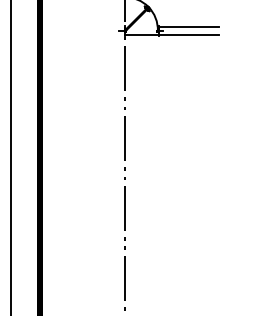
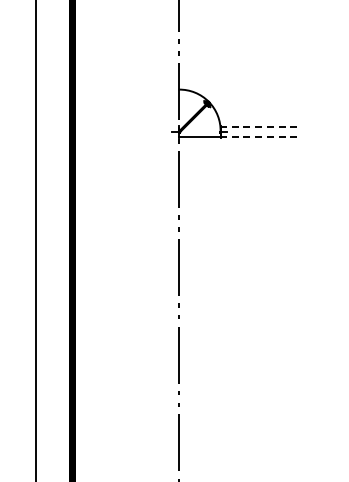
line: (188, 27) -> (259, 127), solid -> dashed
line: (188, 34) -> (259, 136), solid -> dashed

